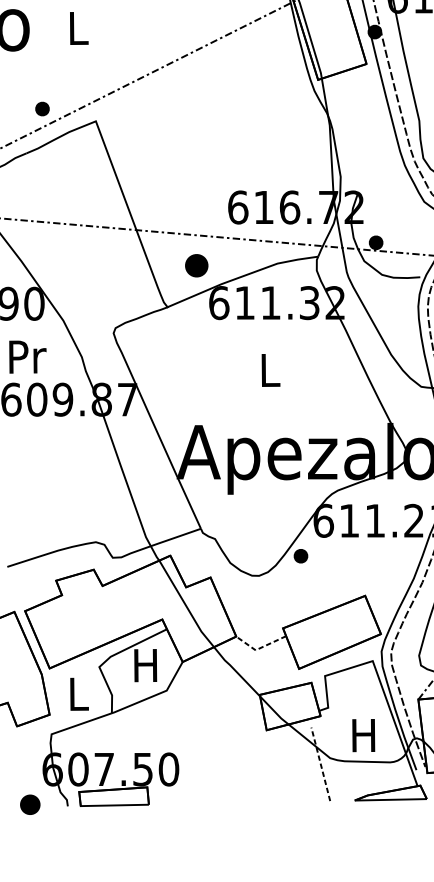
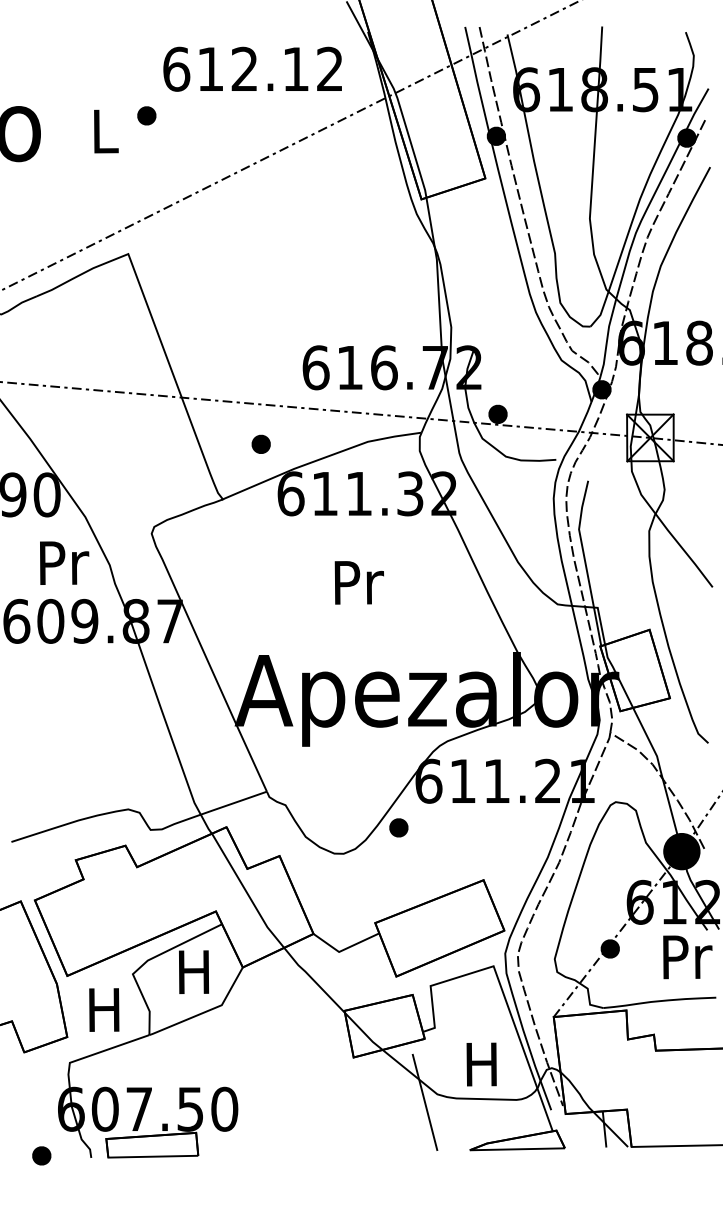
part: (42, 108) -> (146, 115), moved
part: (196, 264) -> (260, 443), size x0.62
text: (27, 356) -> (64, 562), moved
text: (271, 370) -> (359, 582), L -> Pr
line: (259, 648) -> (344, 949), dashed -> solid
text: (77, 693) -> (104, 1009), L -> H
line: (320, 763) -> (424, 1101), dashed -> solid
part: (30, 804) -> (41, 1155), size x0.71

